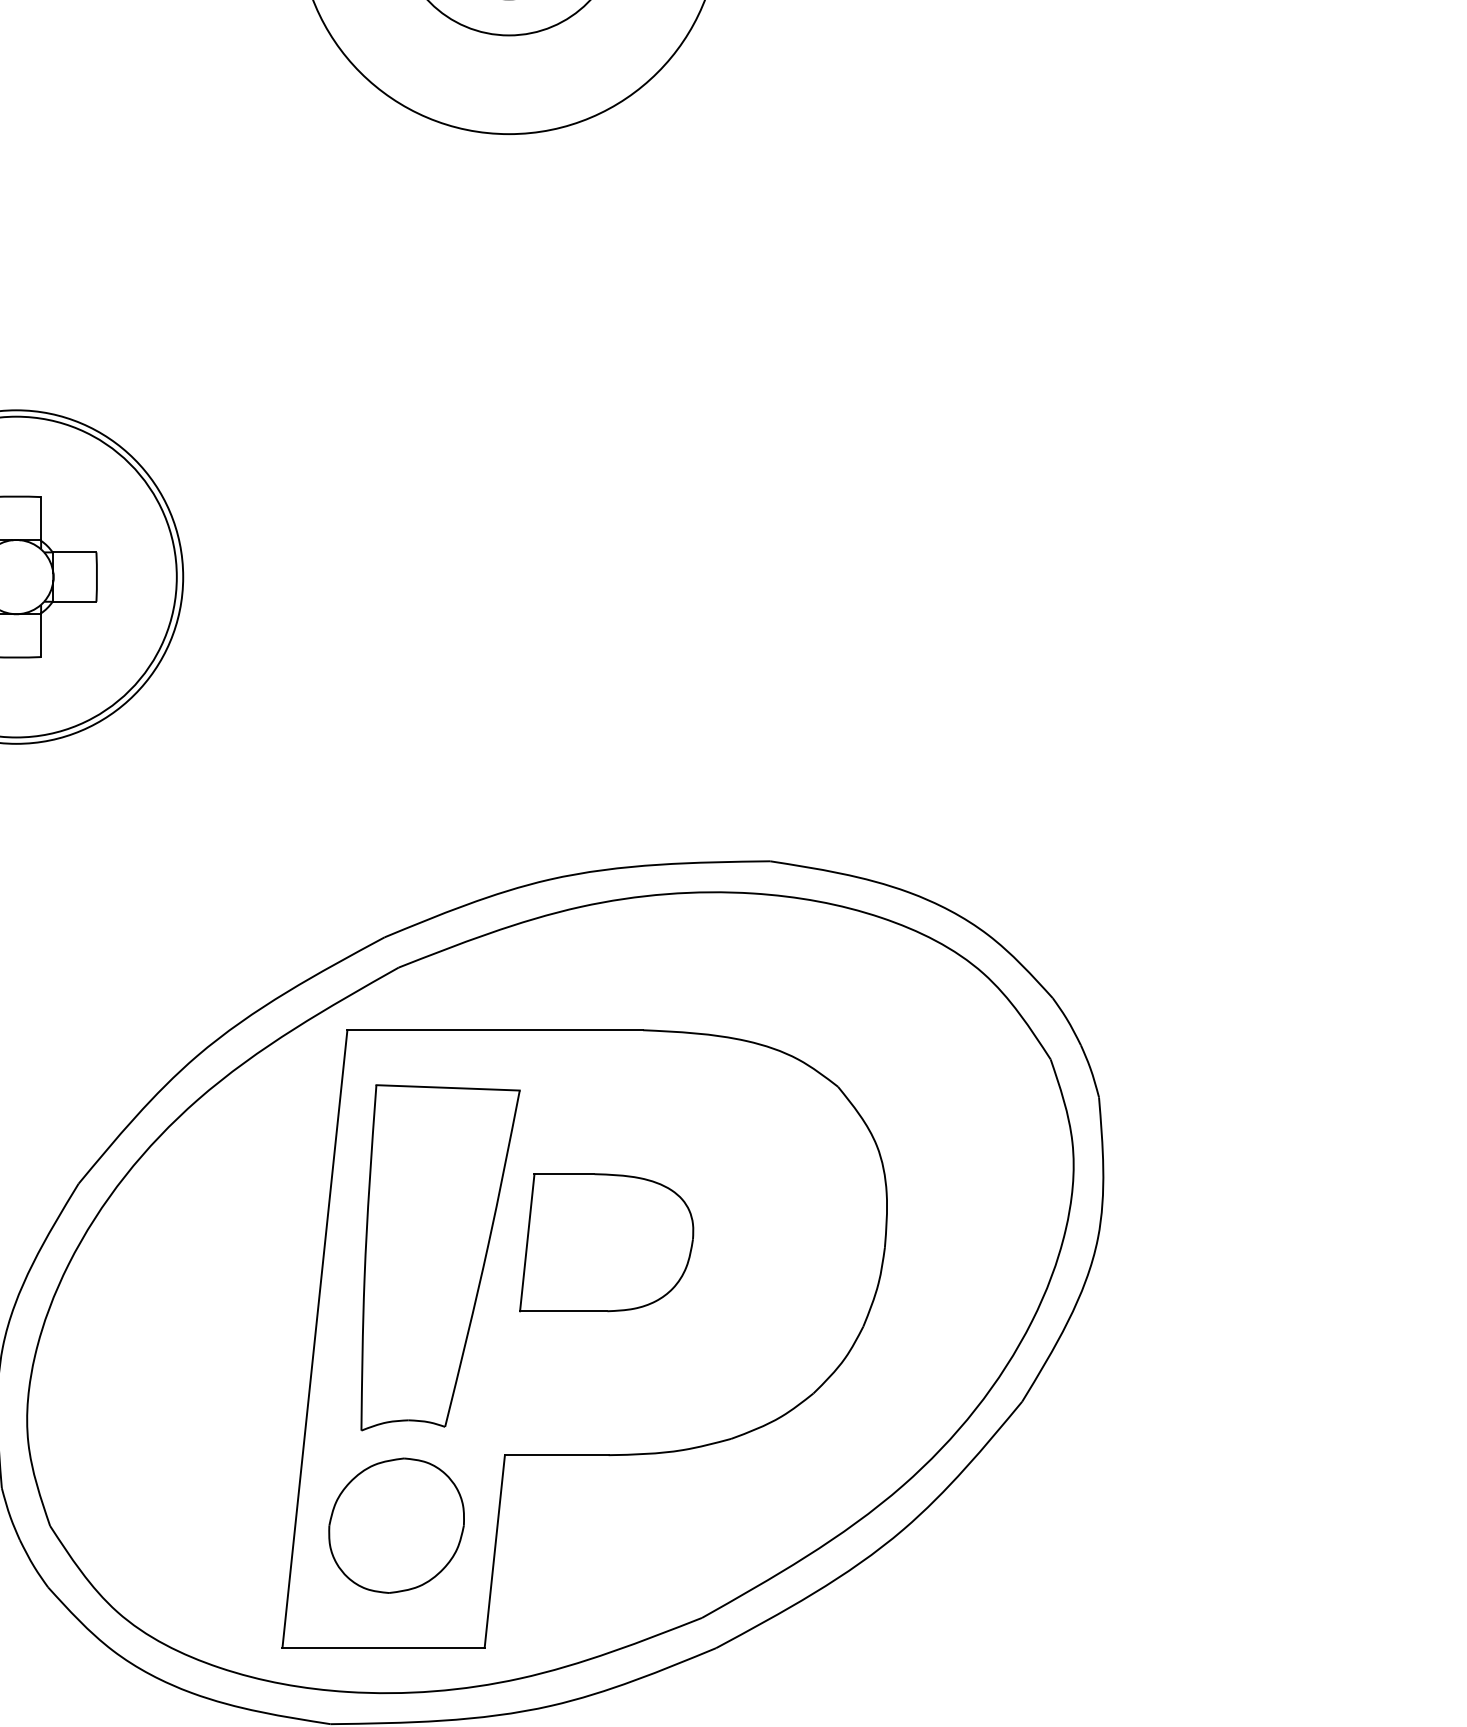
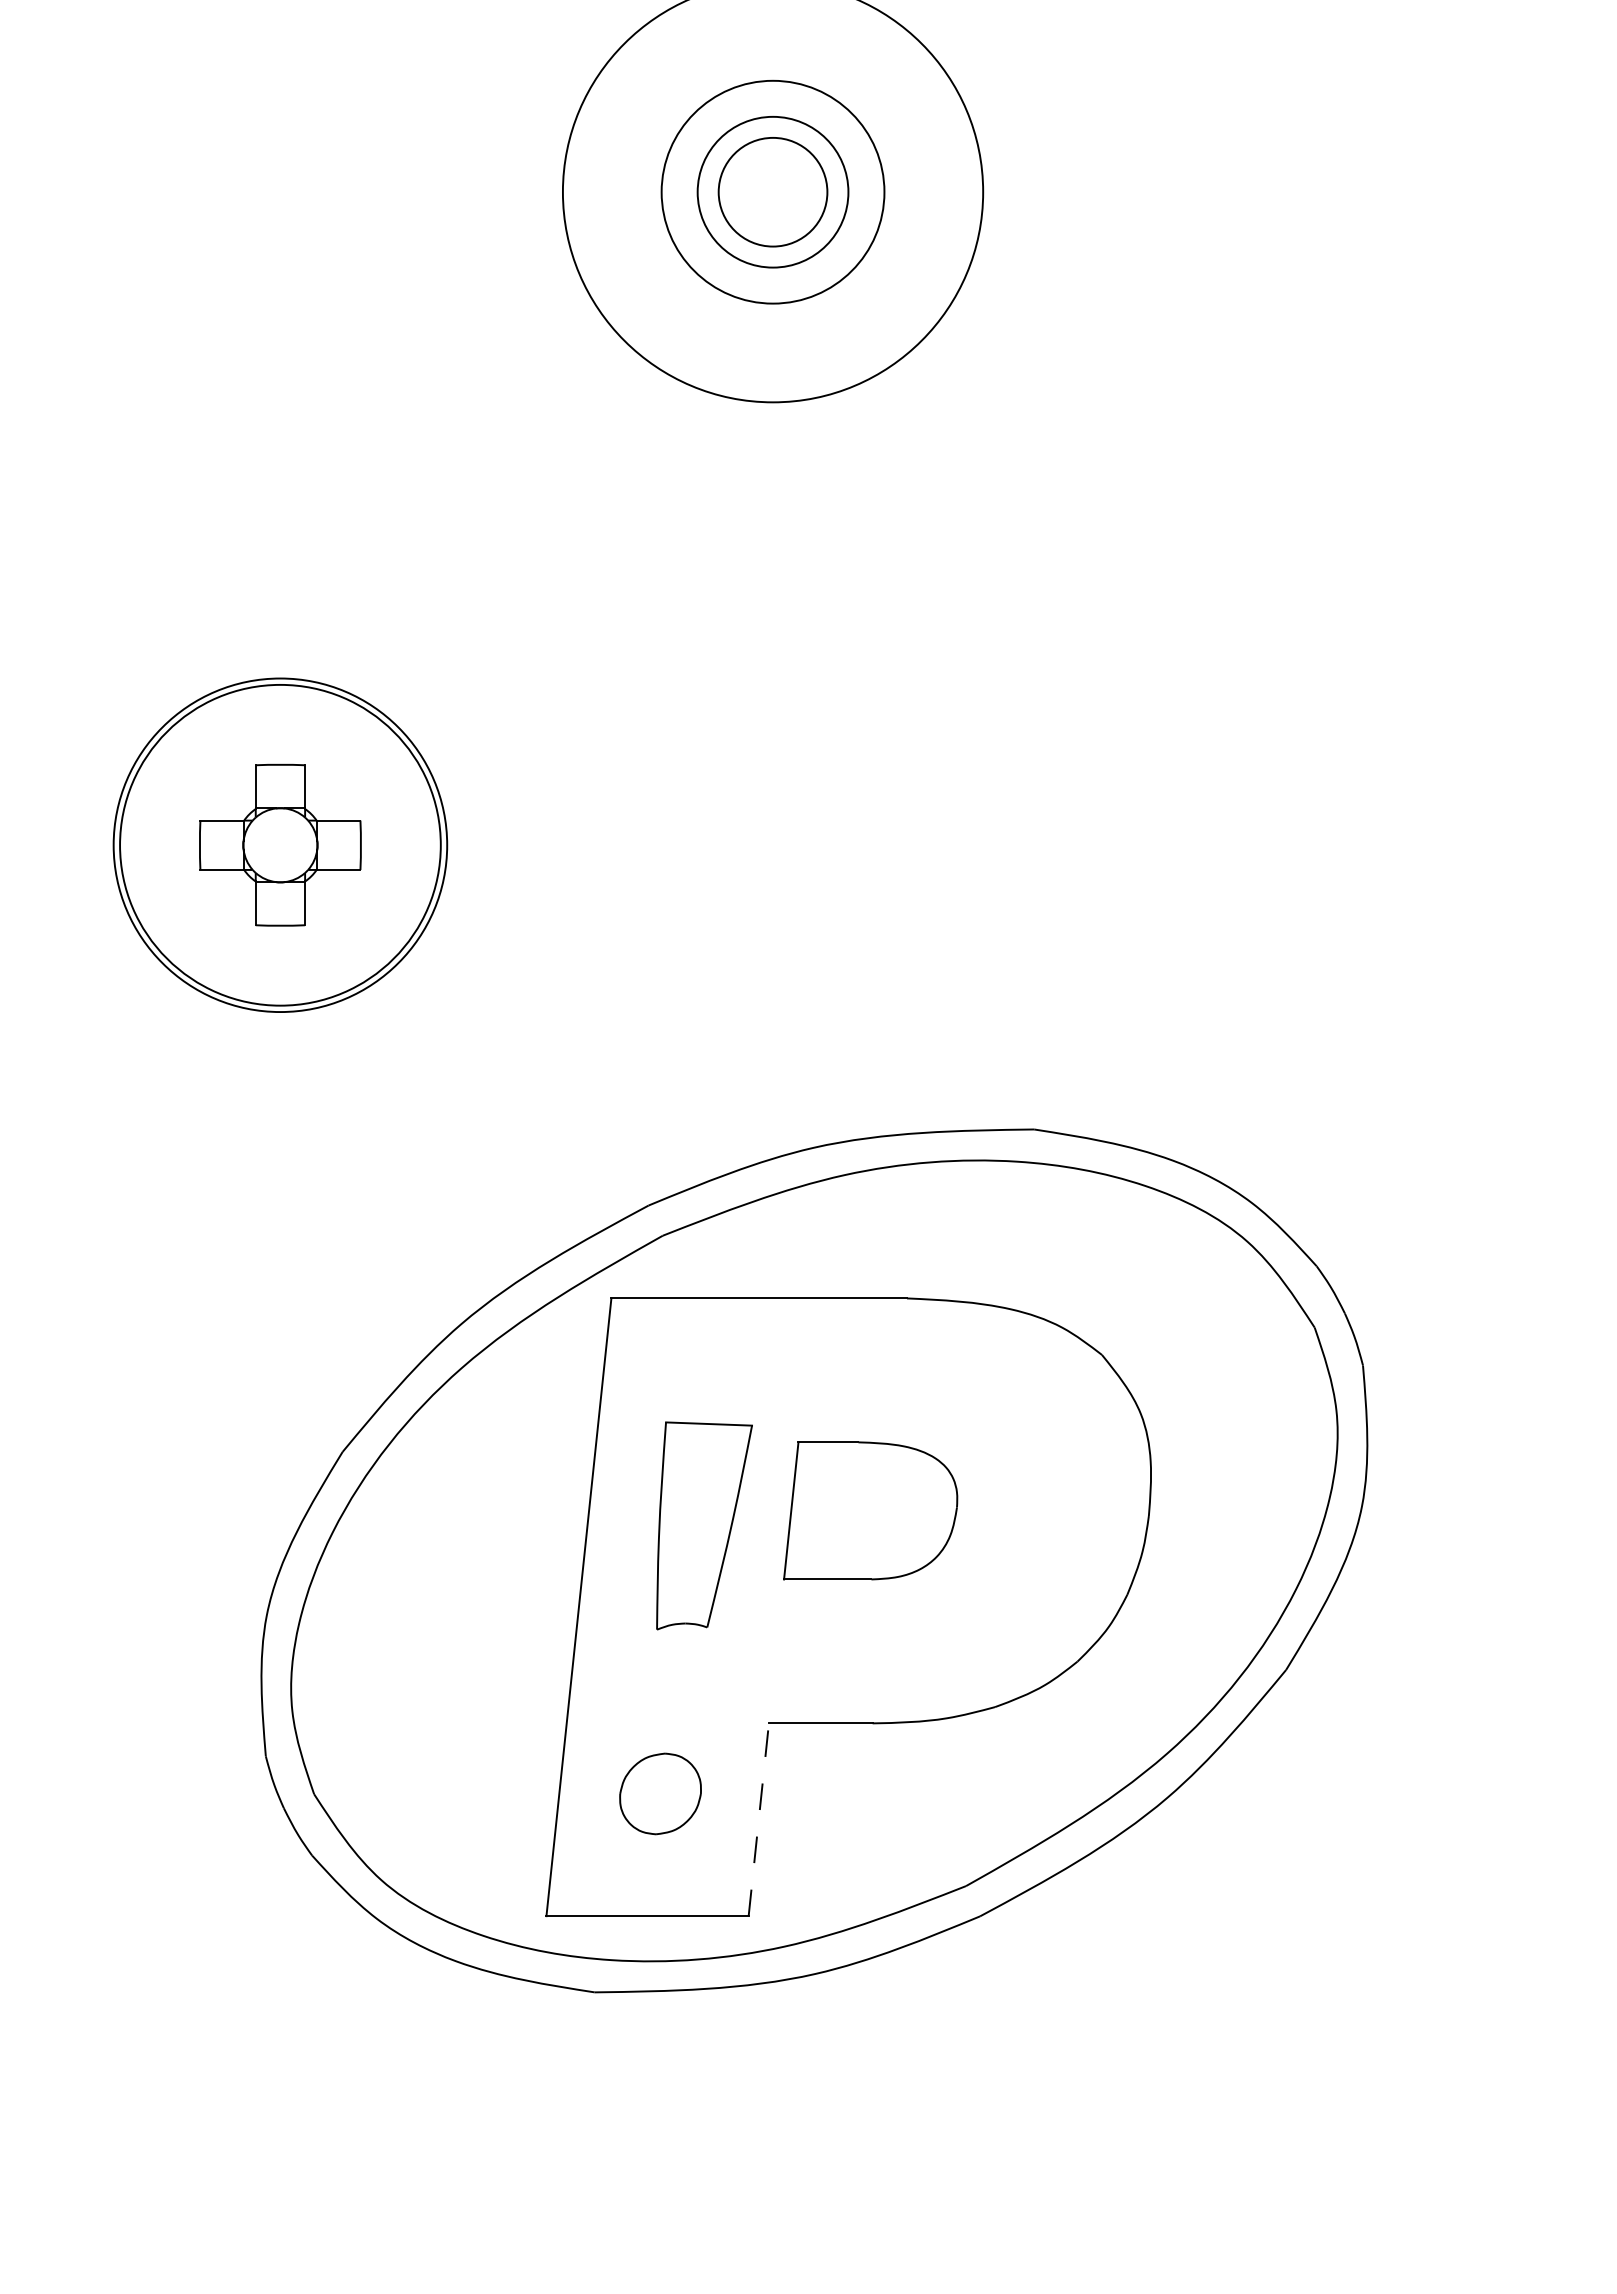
part: (440, 1257) -> (704, 1525), size x0.6
part: (396, 1525) -> (660, 1793), size x0.6
line: (494, 1551) -> (758, 1819), solid -> dashed

